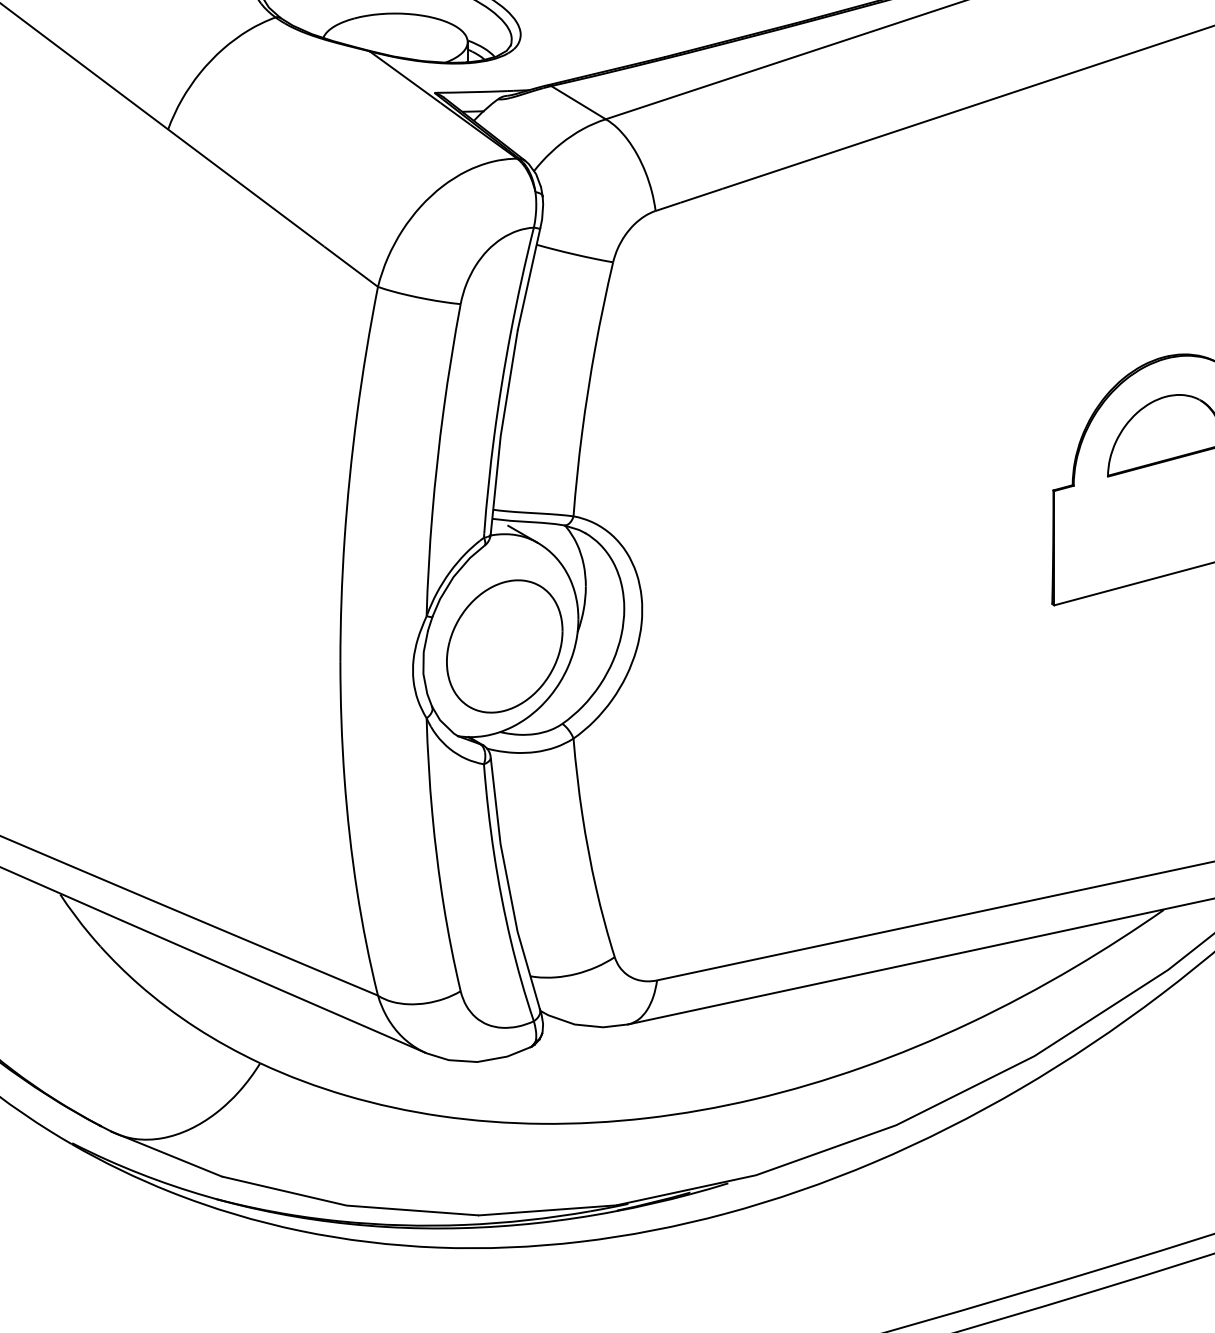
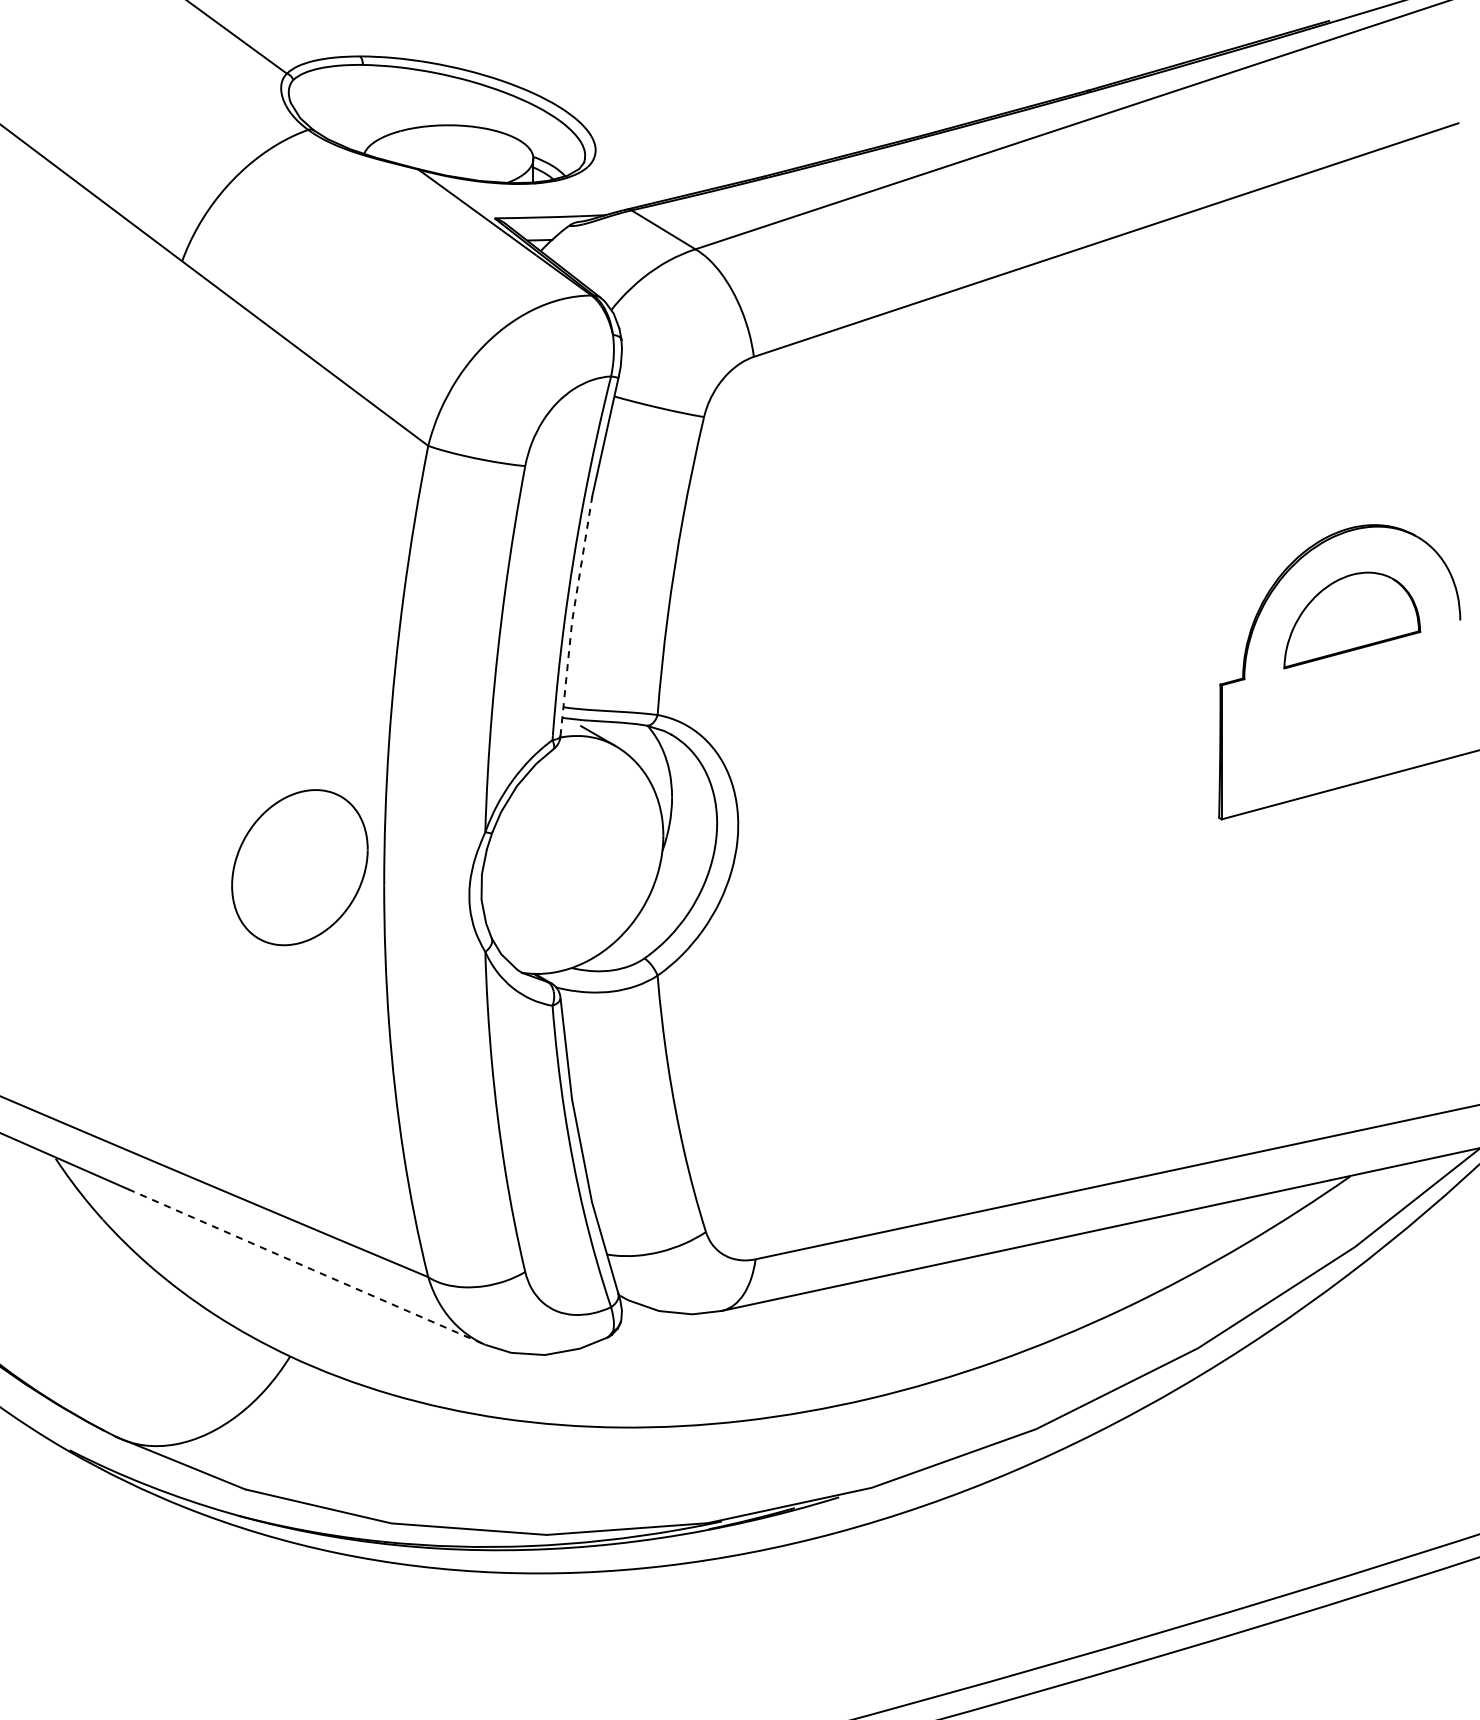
line: (500, 432) -> (572, 616), solid -> dashed
part: (504, 646) -> (299, 867), moved
line: (275, 987) -> (307, 1267), solid -> dashed

